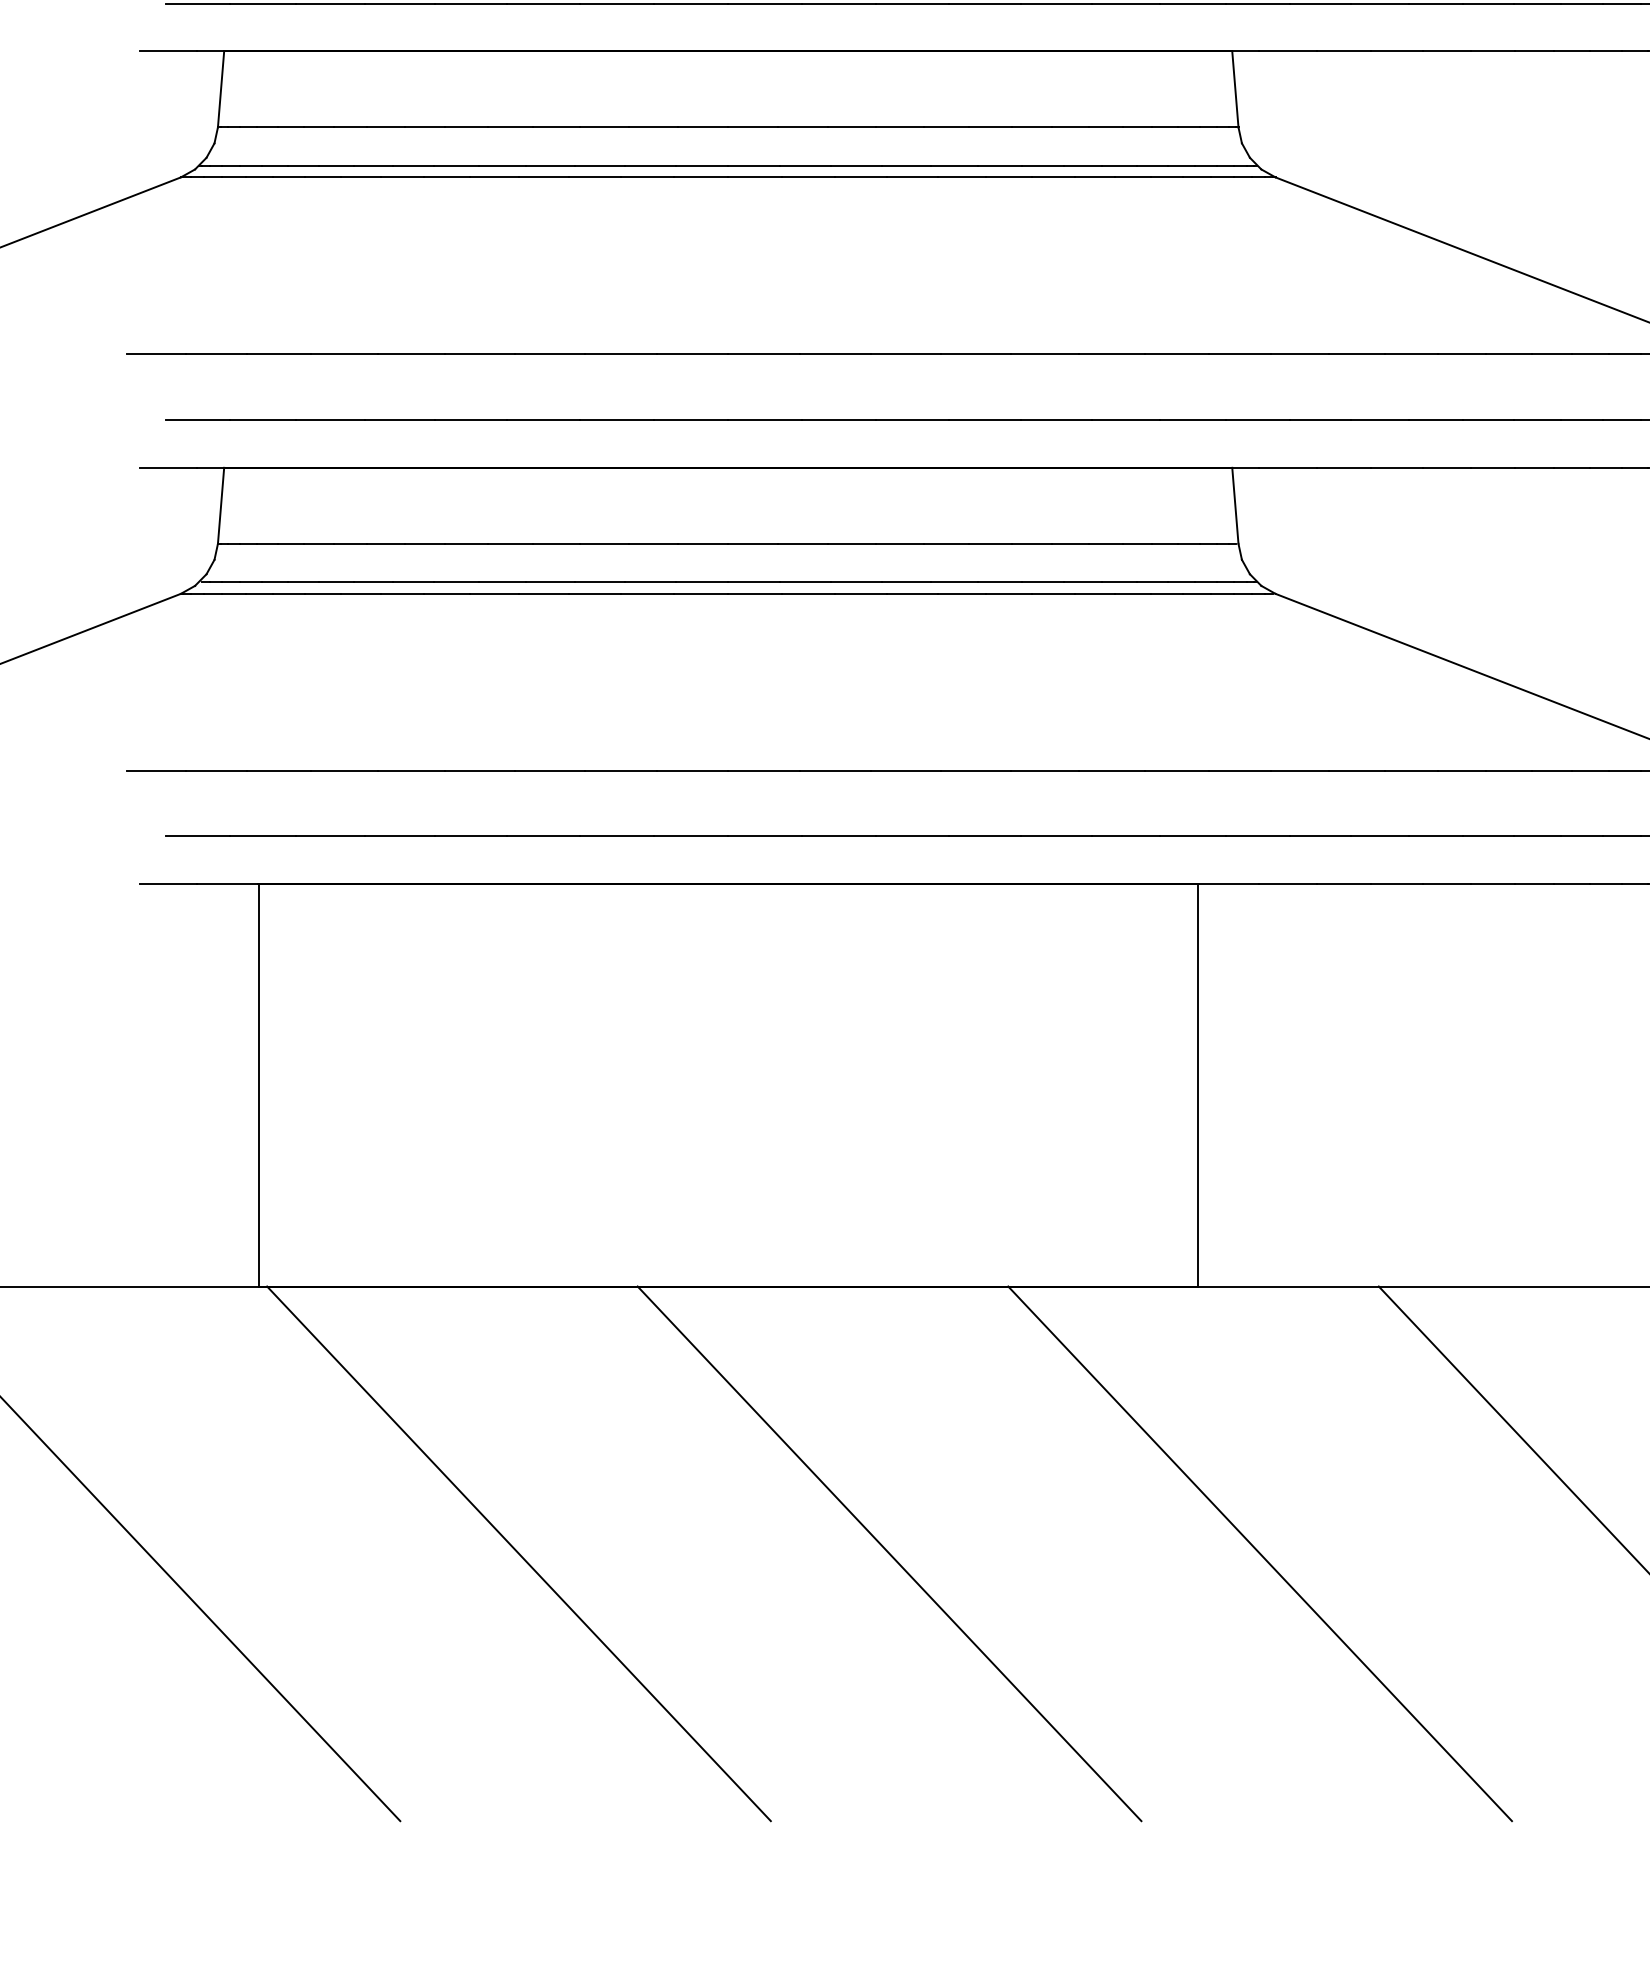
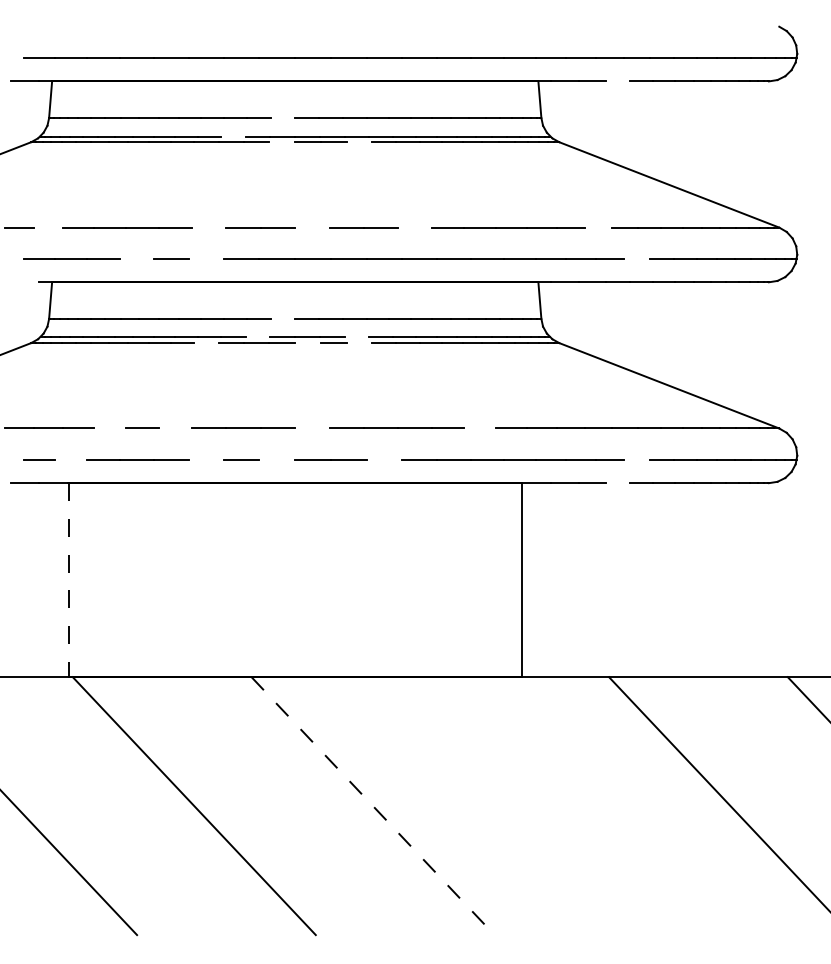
line: (1396, 51) -> (617, 81), removed
line: (703, 128) -> (283, 118), removed
line: (600, 165) -> (233, 136), removed
line: (701, 178) -> (282, 142), removed
line: (859, 178) -> (358, 142), removed
line: (216, 354) -> (48, 227), removed
line: (550, 354) -> (209, 227), removed
line: (763, 354) -> (312, 227), removed
line: (975, 354) -> (414, 227), removed
line: (1356, 354) -> (598, 227), removed
line: (399, 420) -> (136, 259), removed
line: (542, 420) -> (205, 259), removed
line: (1435, 420) -> (636, 259), removed
line: (168, 468) -> (25, 282), removed
line: (703, 542) -> (283, 318), removed
line: (649, 582) -> (257, 337), removed
line: (855, 582) -> (356, 337), removed
line: (544, 594) -> (206, 343), removed
line: (755, 594) -> (308, 343), removed
line: (859, 594) -> (358, 343), removed
line: (345, 770) -> (110, 428), removed
line: (479, 770) -> (175, 428), removed
line: (763, 770) -> (312, 428), removed
line: (1112, 770) -> (480, 428), removed
line: (262, 837) -> (70, 460), removed
line: (542, 837) -> (205, 460), removed
line: (691, 837) -> (277, 460), removed
line: (911, 837) -> (383, 460), removed
line: (1435, 837) -> (636, 460), removed
line: (1396, 884) -> (617, 483), removed
line: (258, 1086) -> (68, 580), solid -> dashed
line: (890, 1554) -> (373, 806), solid -> dashed
line: (1259, 1554) -> (551, 806), removed

